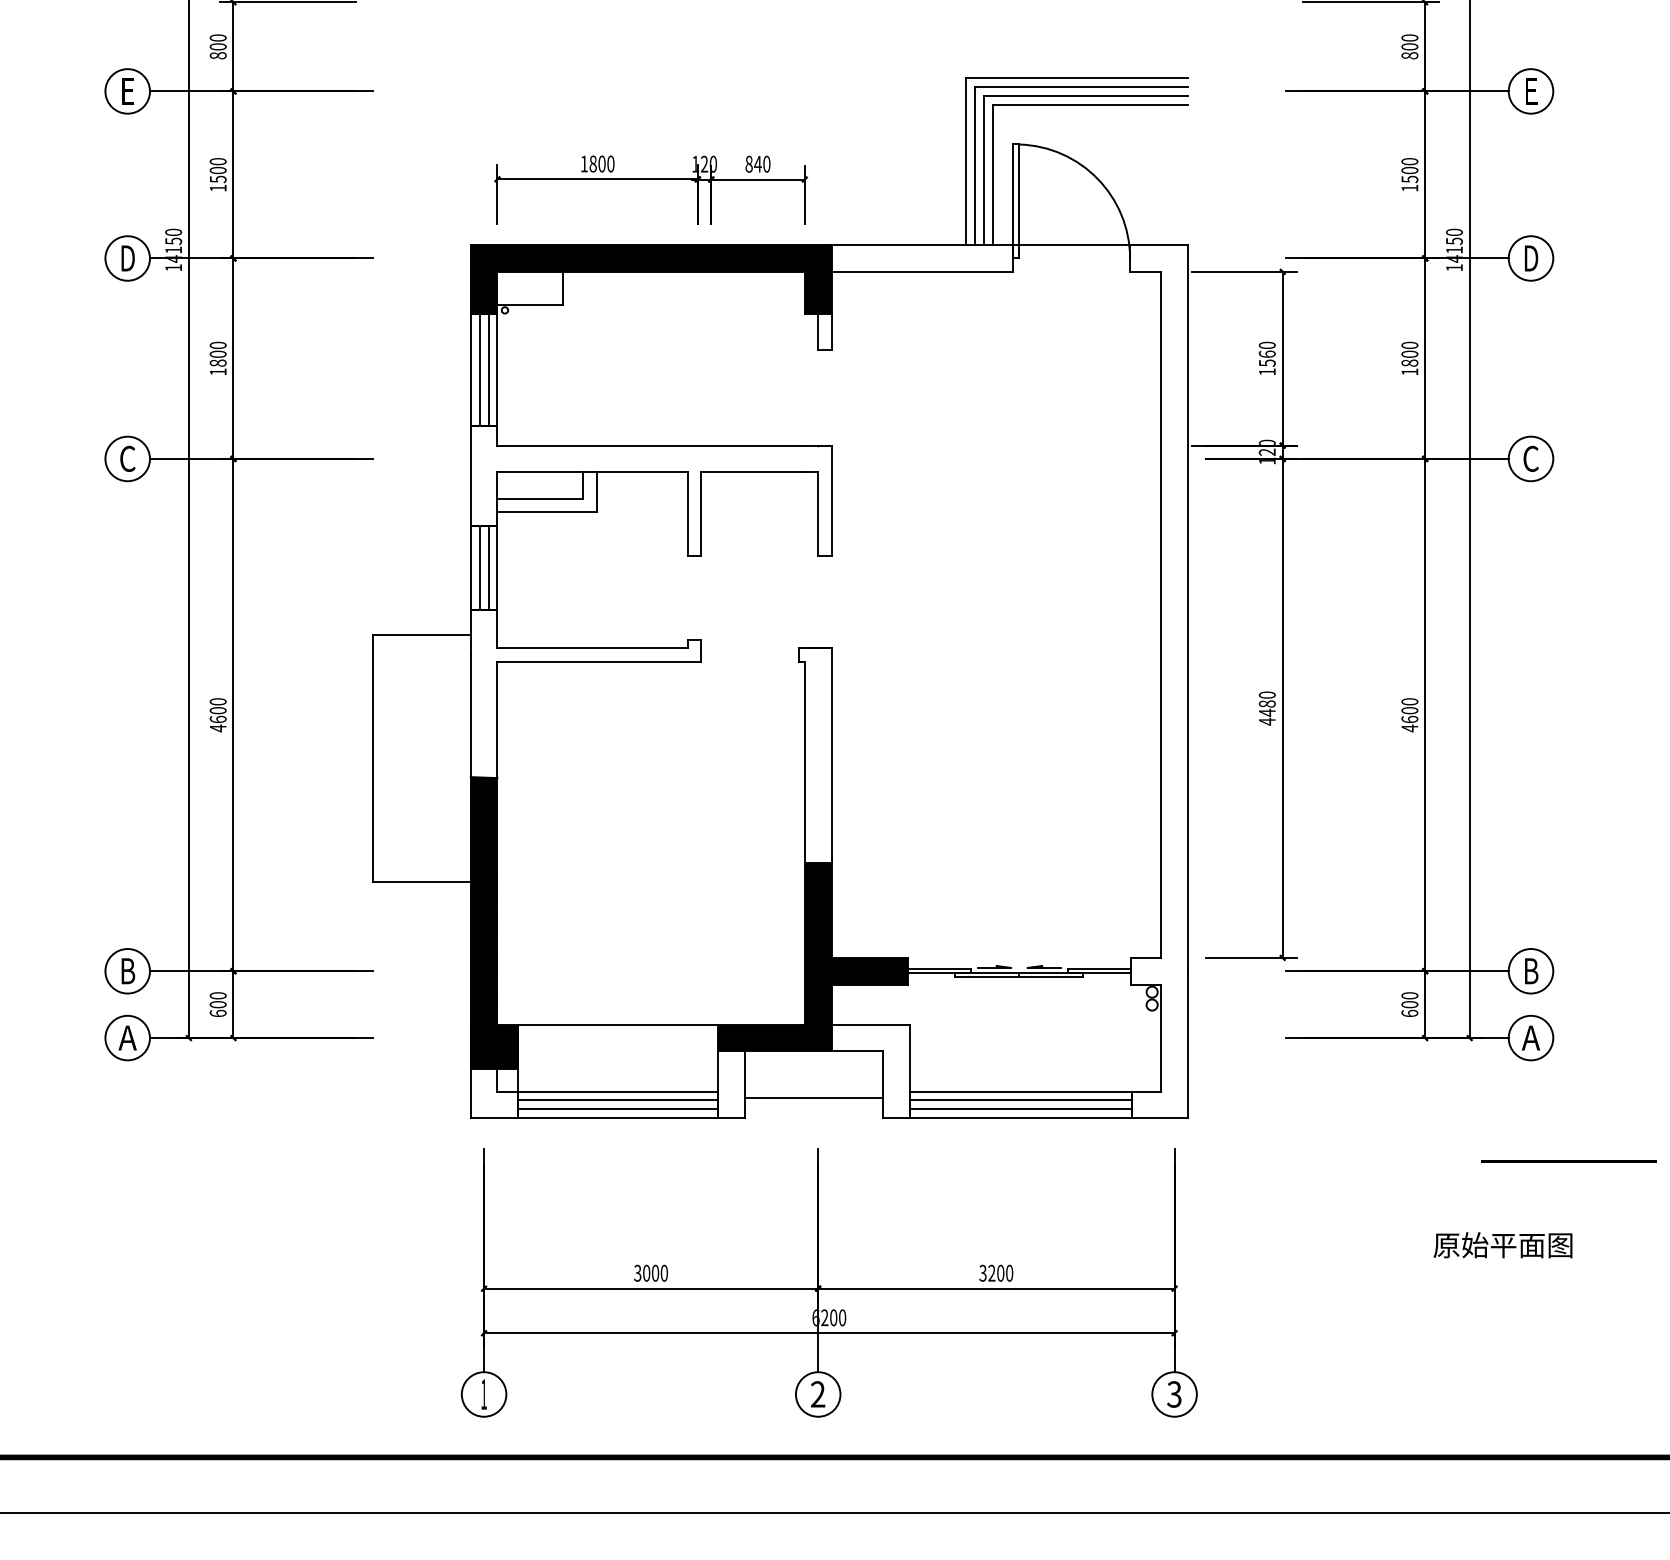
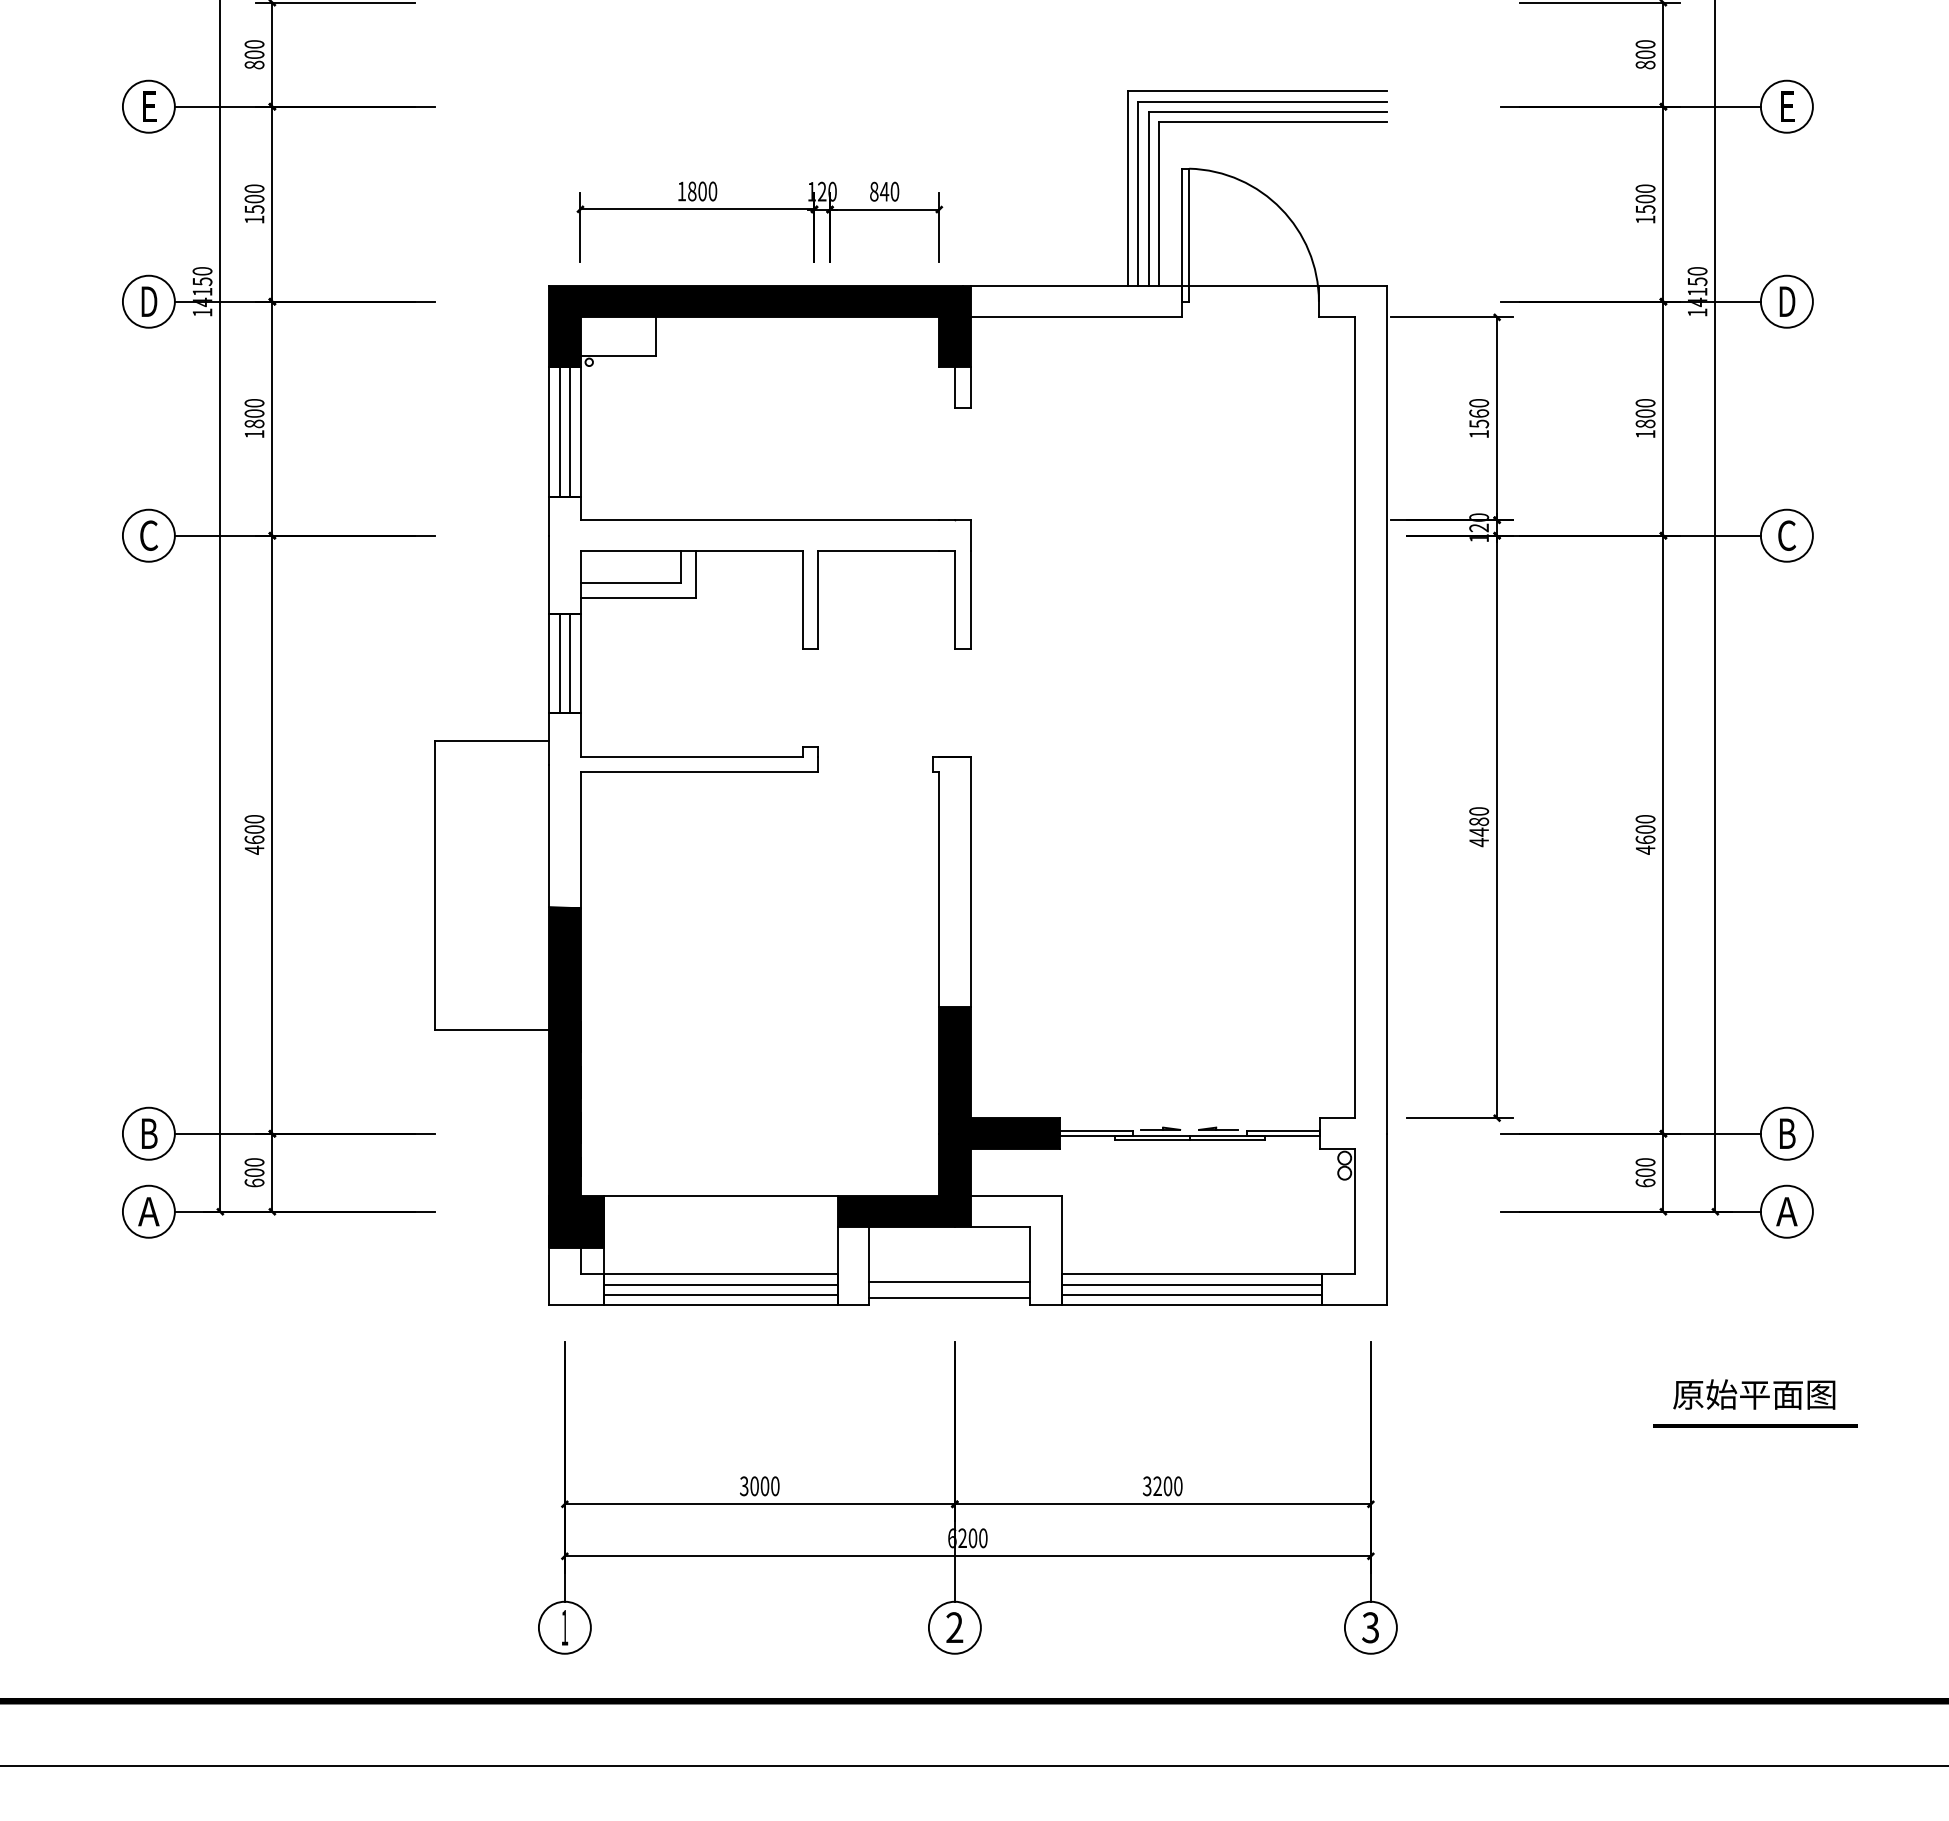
line: (813, 1111) -> (949, 1297), added
line: (1569, 1161) -> (1755, 1425), moved
text: (1503, 1245) -> (1754, 1394), moved

